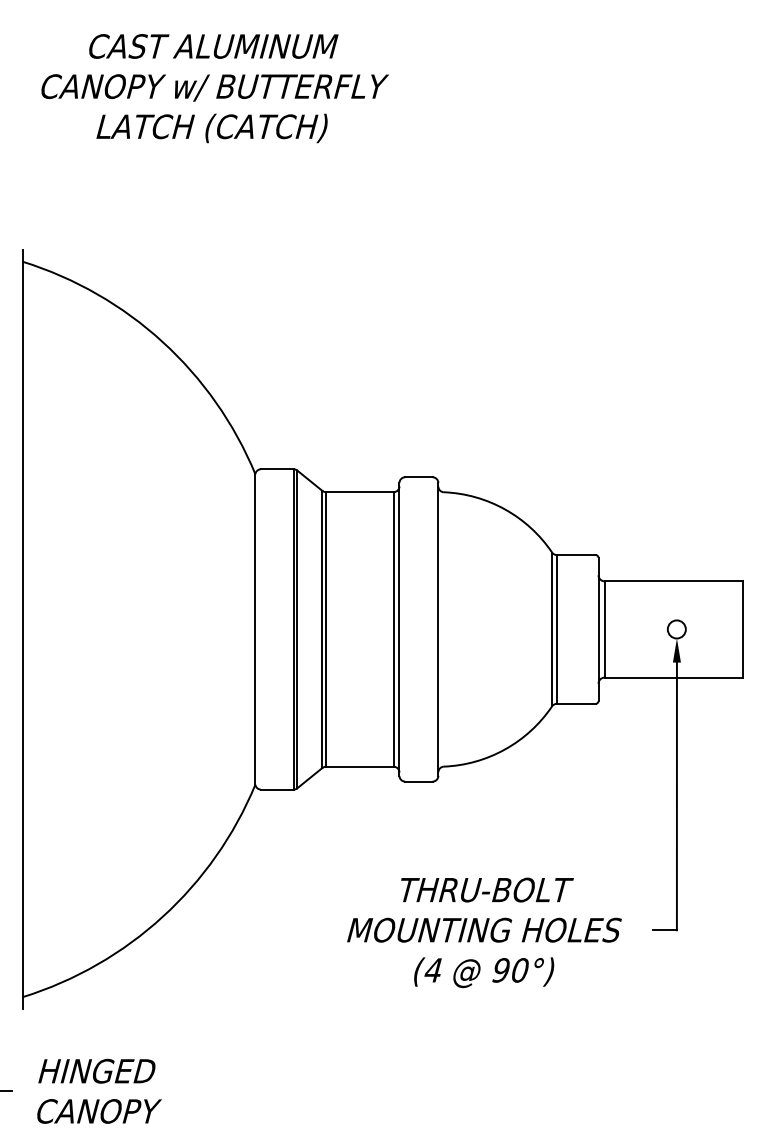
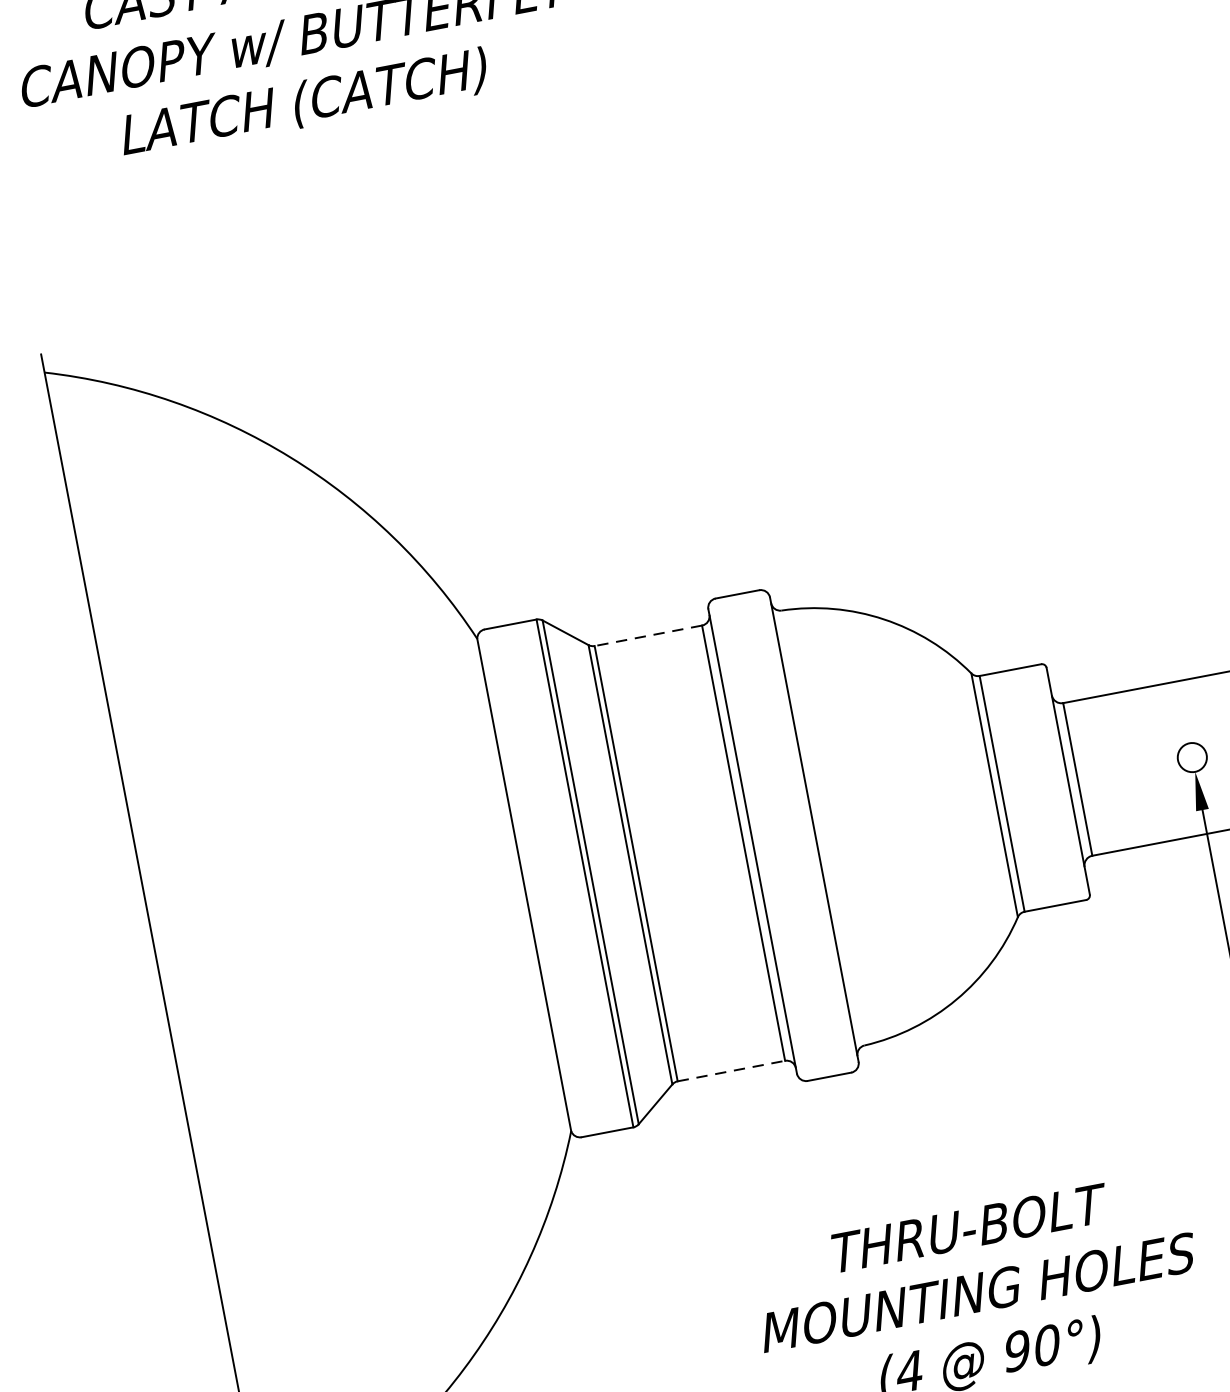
line: (359, 492) -> (647, 636), solid -> dashed
line: (359, 766) -> (730, 1070), solid -> dashed

